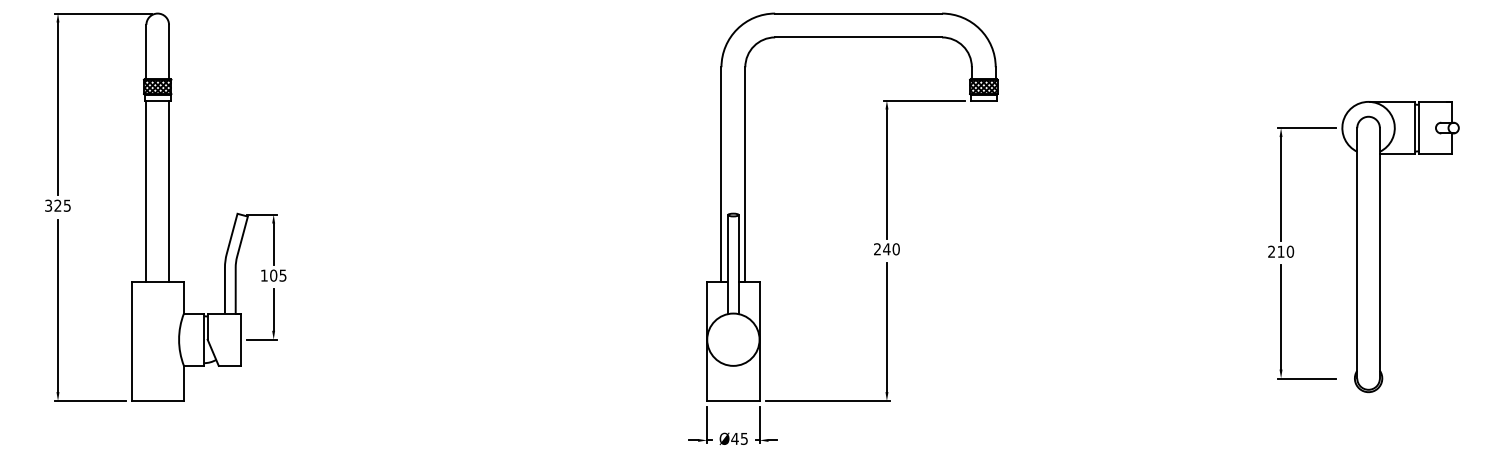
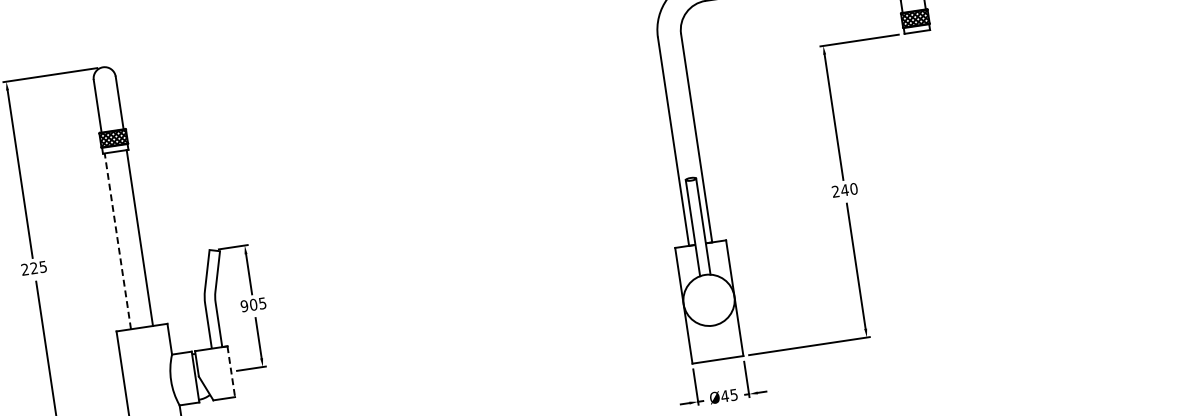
line: (146, 191) -> (118, 241), solid -> dashed
text: (48, 205) -> (24, 269), 325 -> 225
text: (263, 275) -> (243, 306), 105 -> 905
line: (241, 340) -> (231, 372), solid -> dashed

